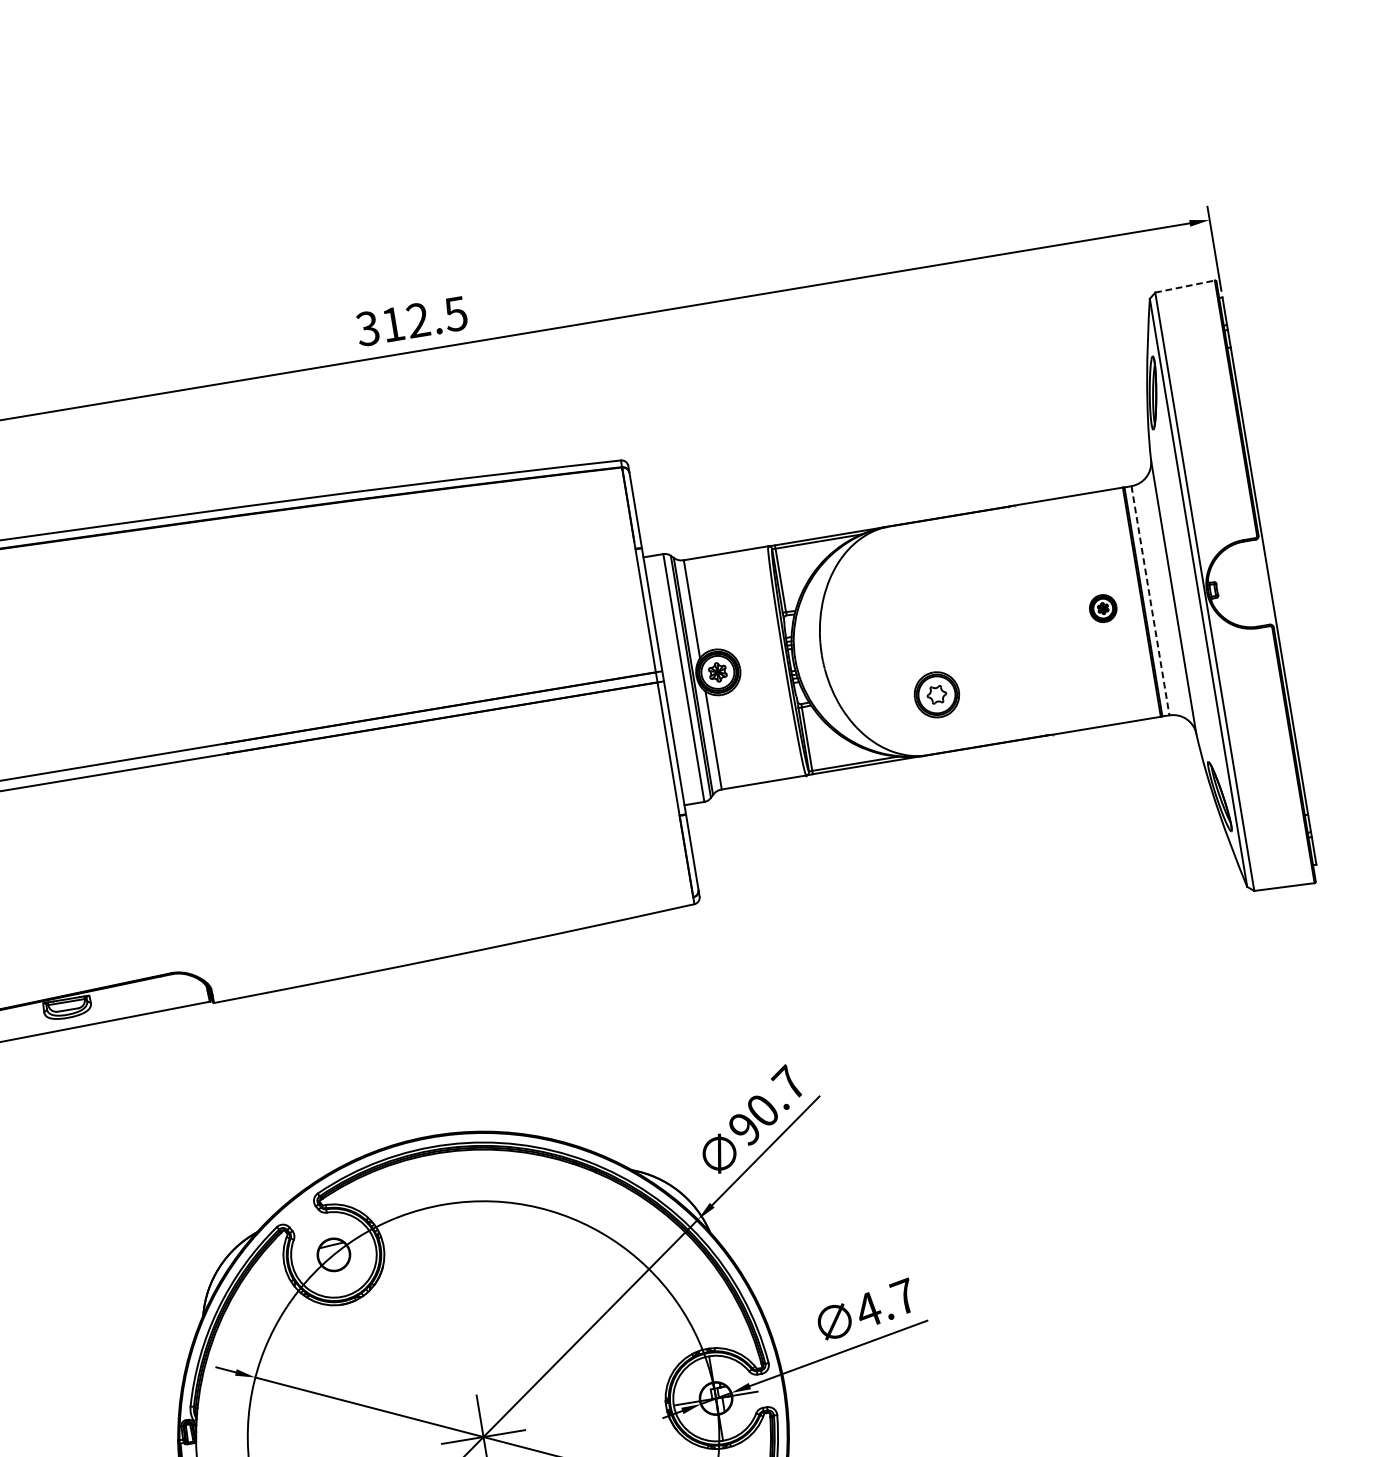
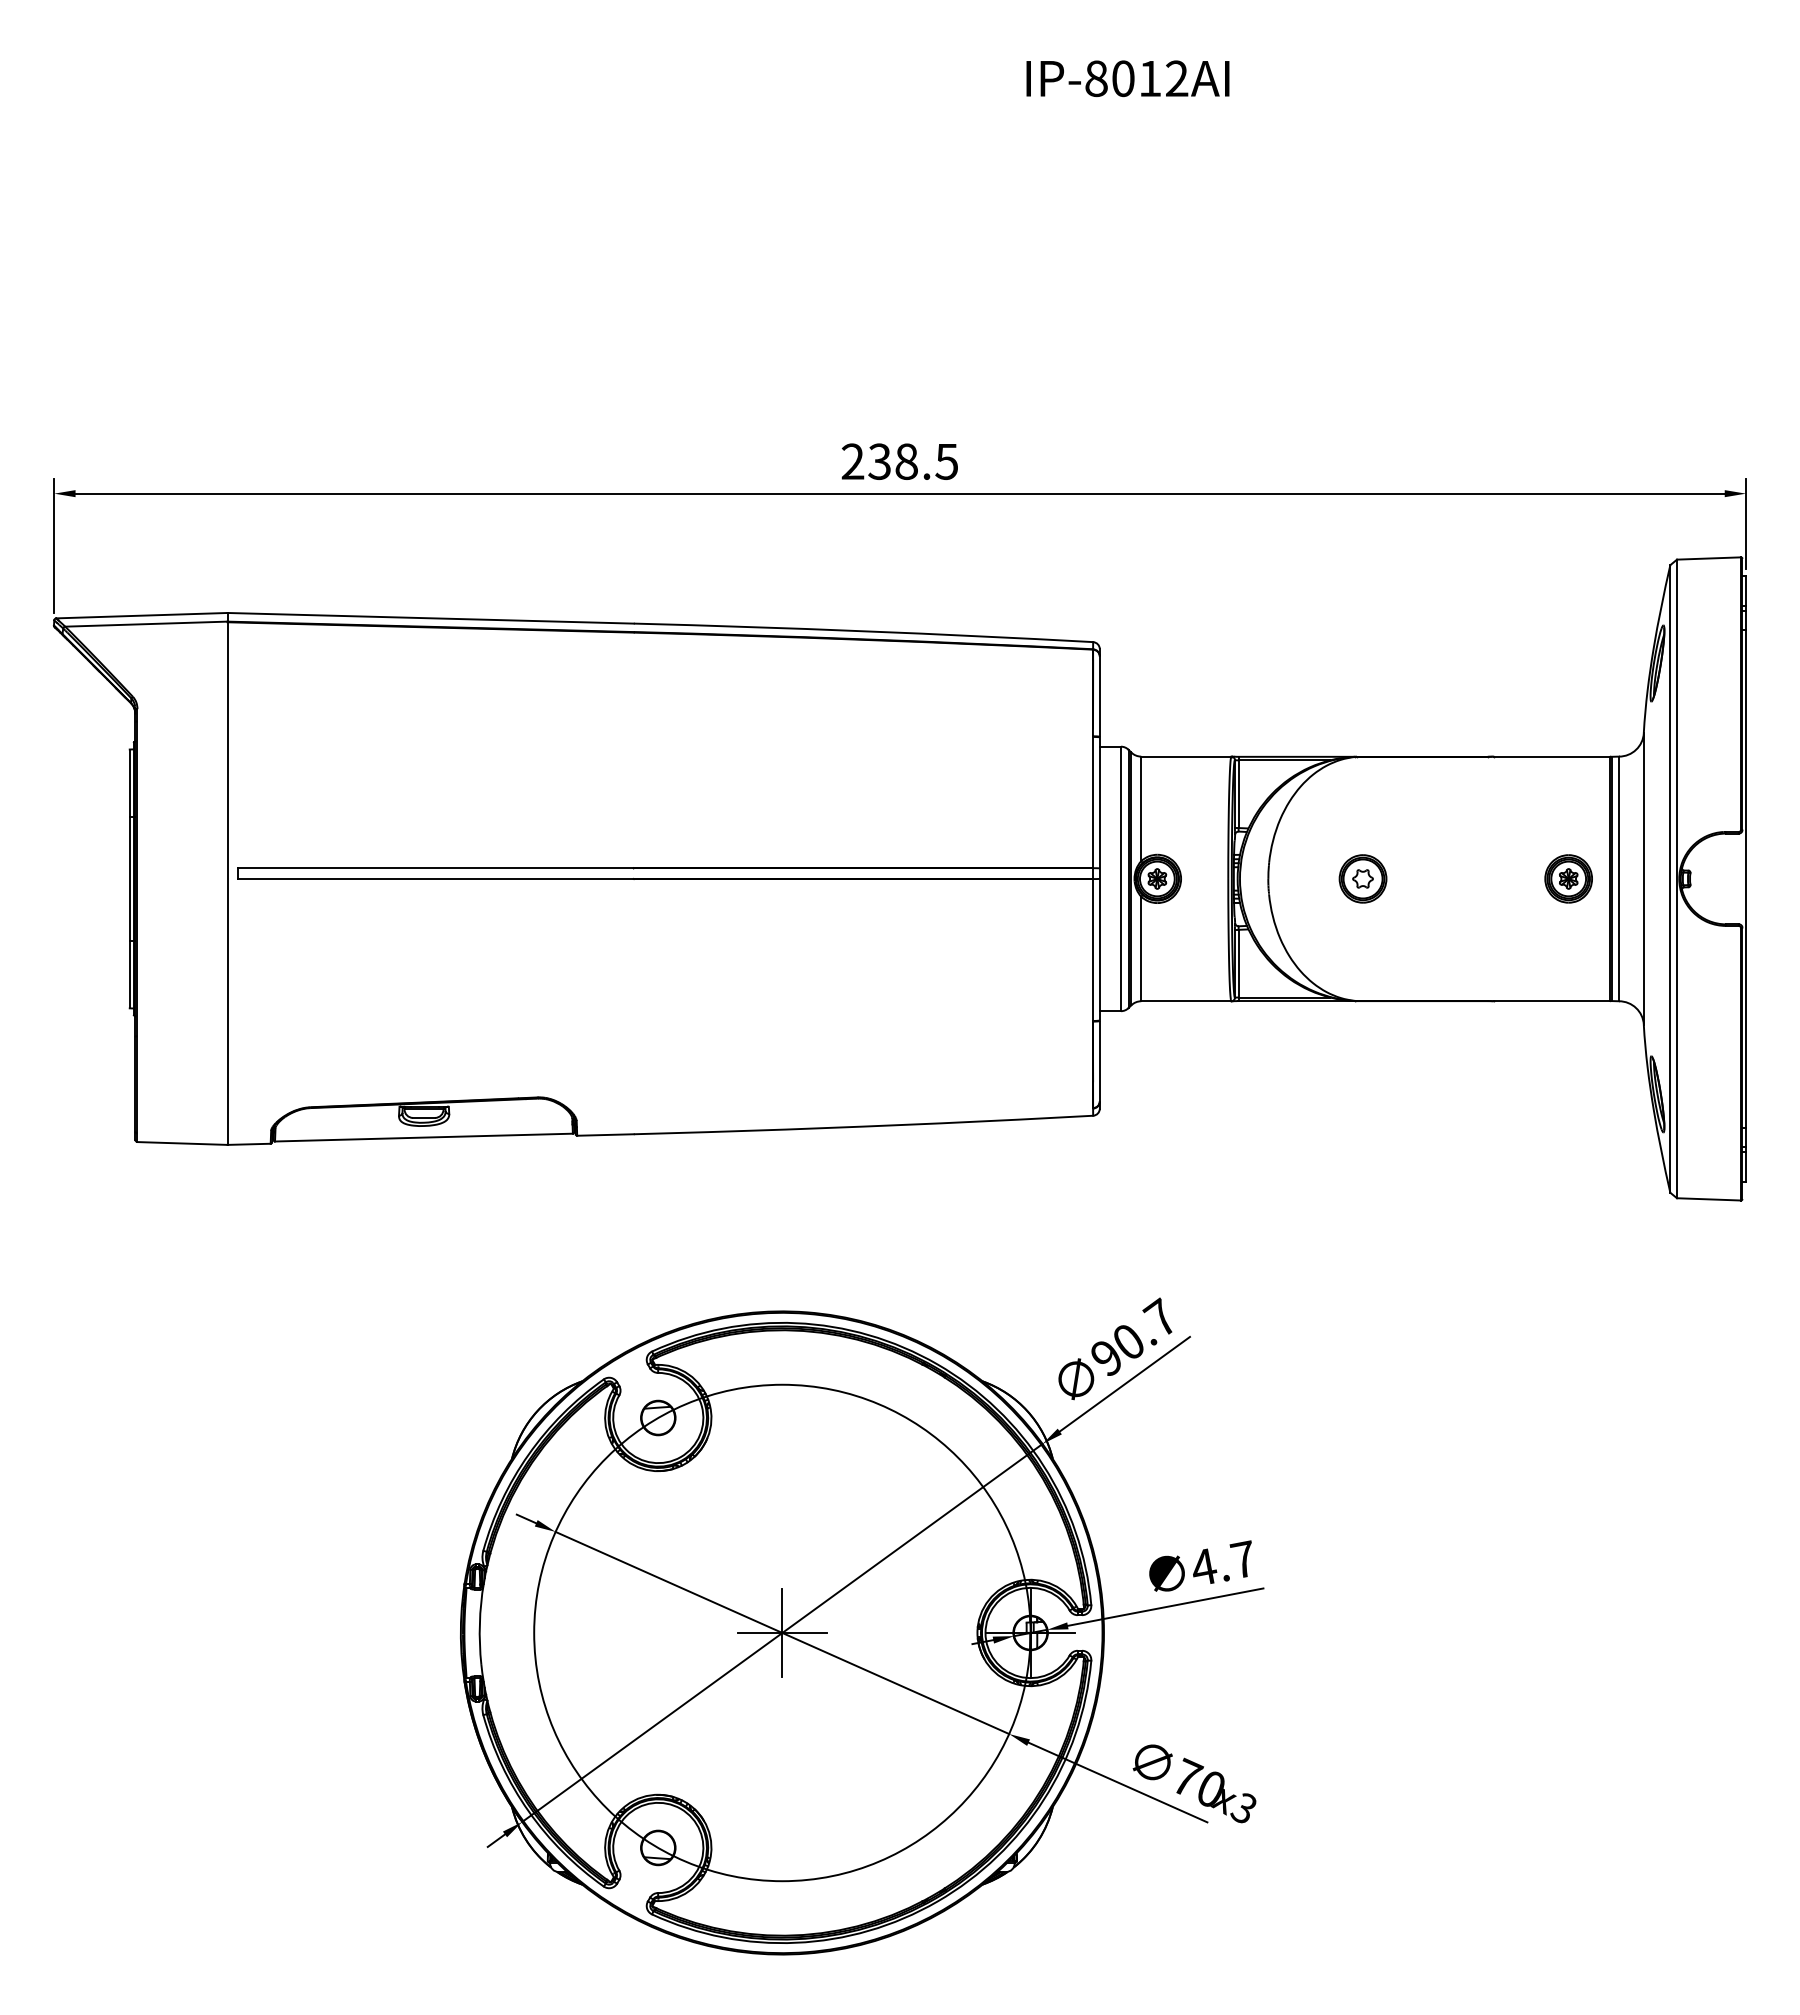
line: (1185, 286) -> (1709, 558), dashed -> solid
text: (392, 324) -> (879, 461), 312.5 -> 238.5
line: (1150, 601) -> (1619, 879), dashed -> solid
part: (1103, 608) -> (1568, 878), size x1.67
part: (936, 694) -> (1362, 878), moved

